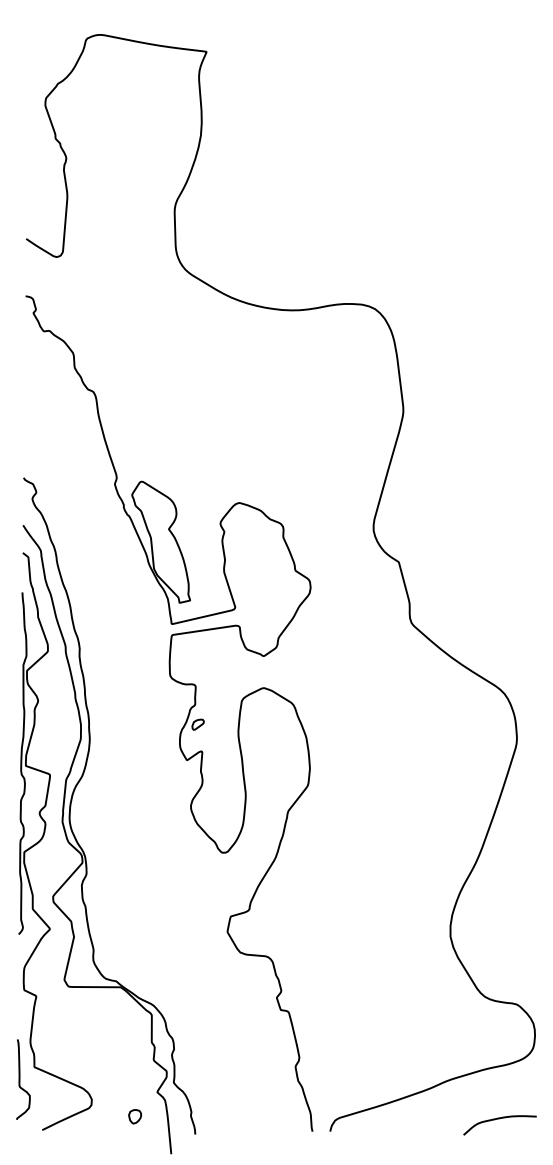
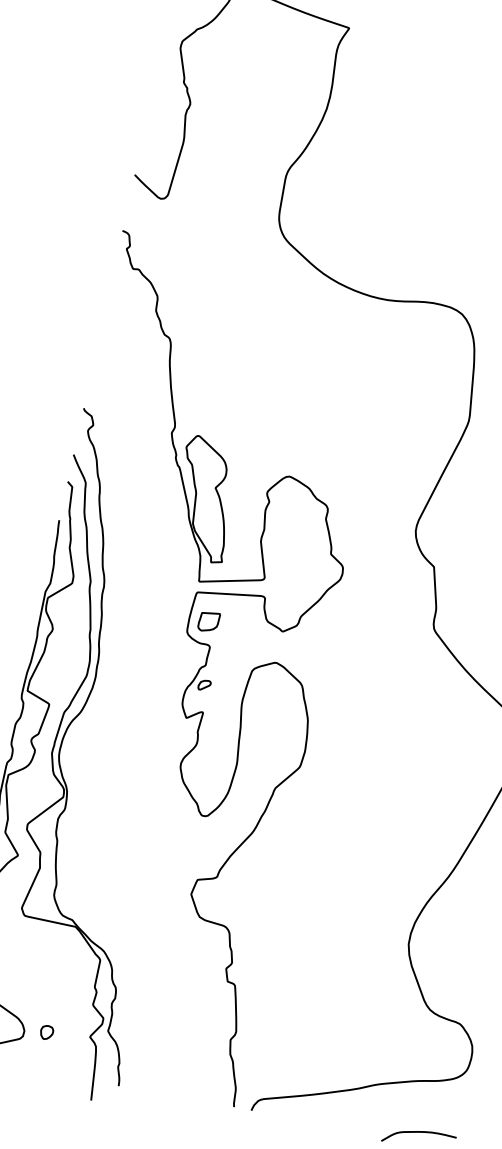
part: (189, 661) -> (208, 621), added
part: (135, 1116) -> (47, 1032), moved

